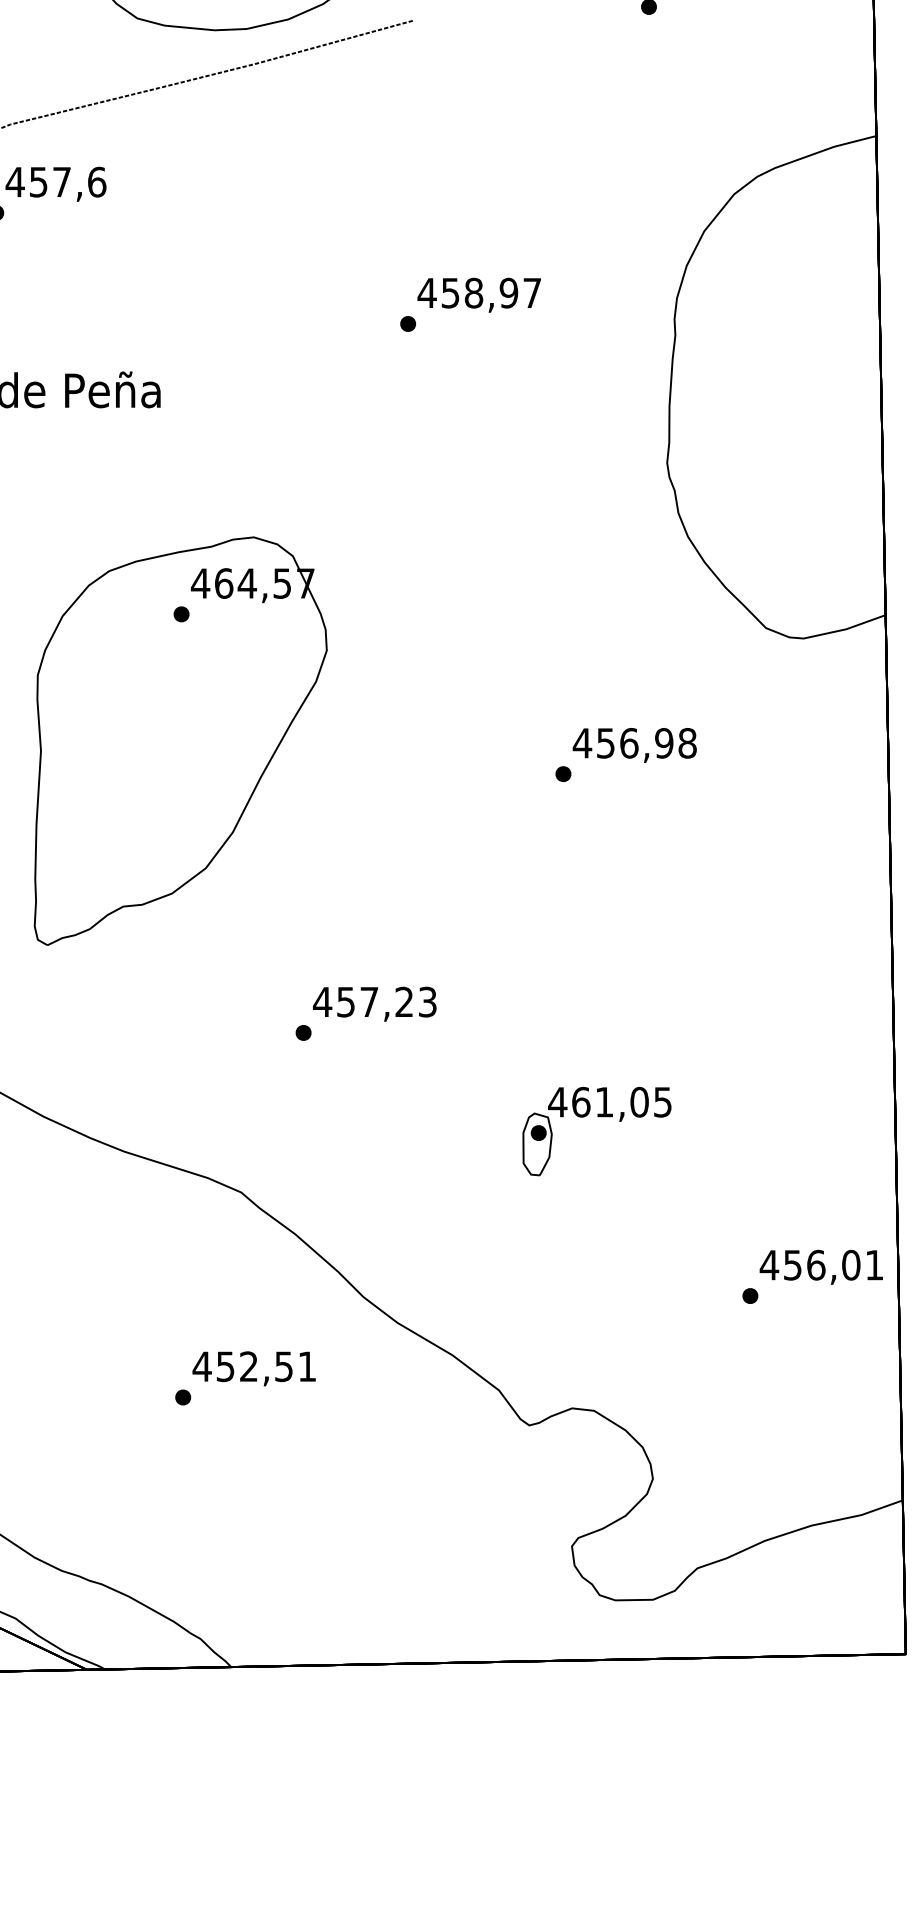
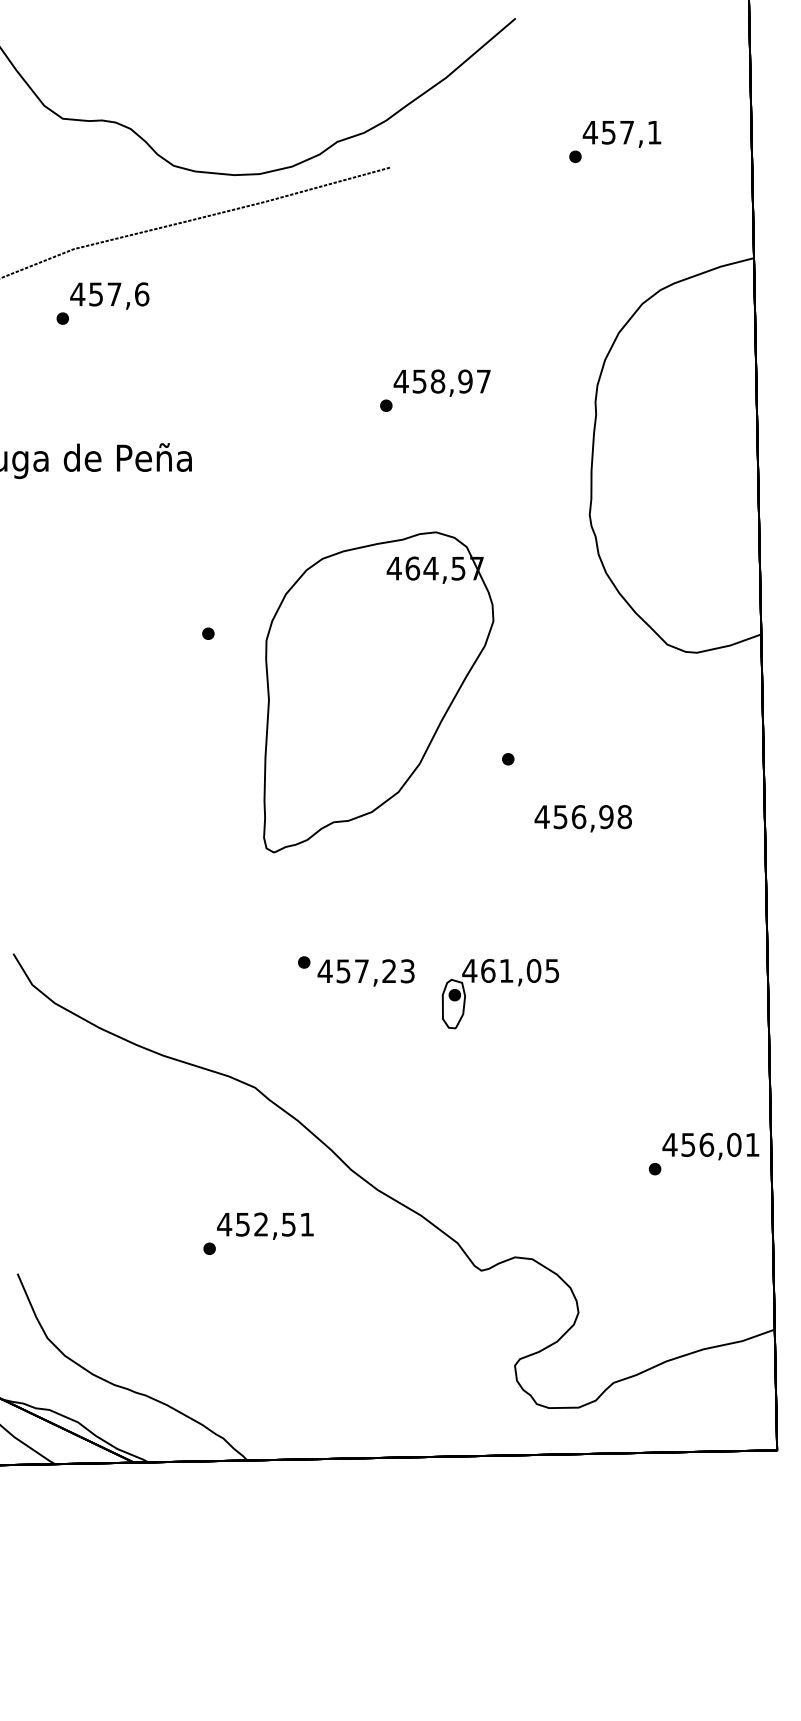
part: (180, 741) -> (378, 692), moved
text: (633, 745) -> (582, 818), moved
text: (374, 1003) -> (365, 972), moved
part: (598, 1116) -> (501, 982), moved

